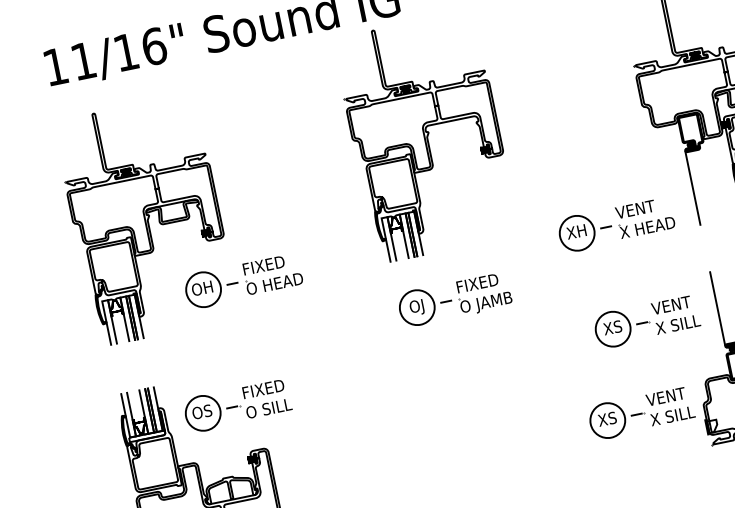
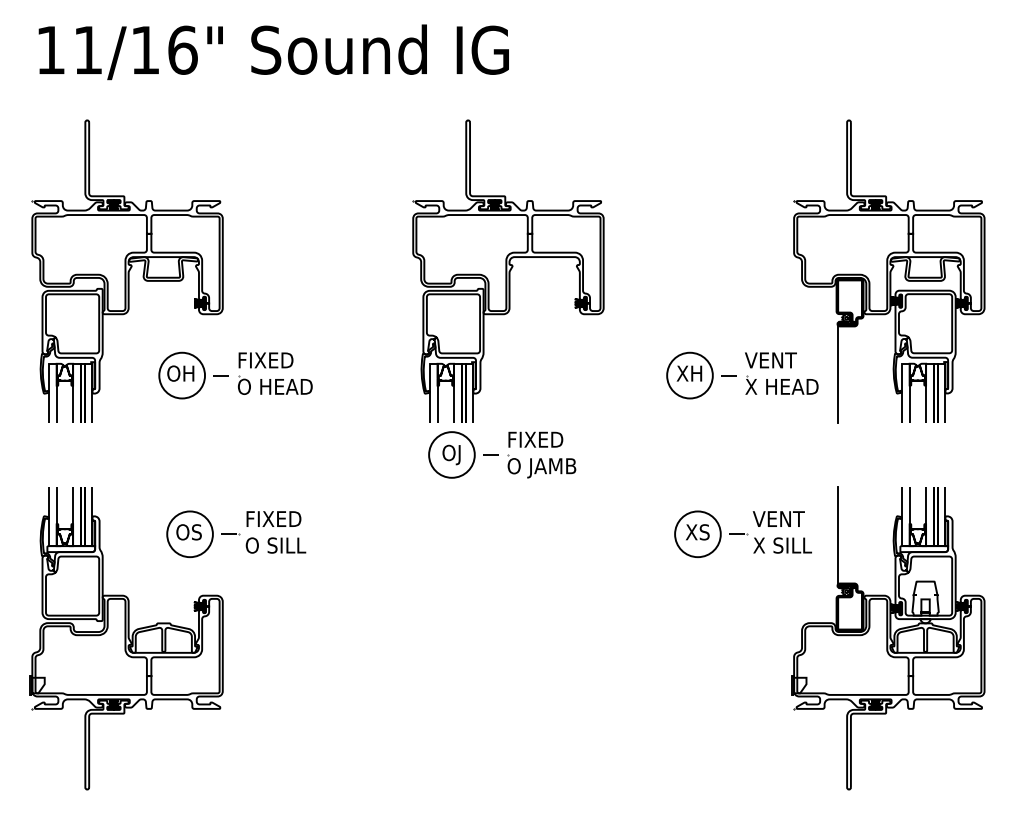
part: (426, 136) -> (508, 270), moved
part: (616, 225) -> (742, 375), moved
part: (237, 406) -> (236, 534), moved
part: (641, 413) -> (711, 650), removed

